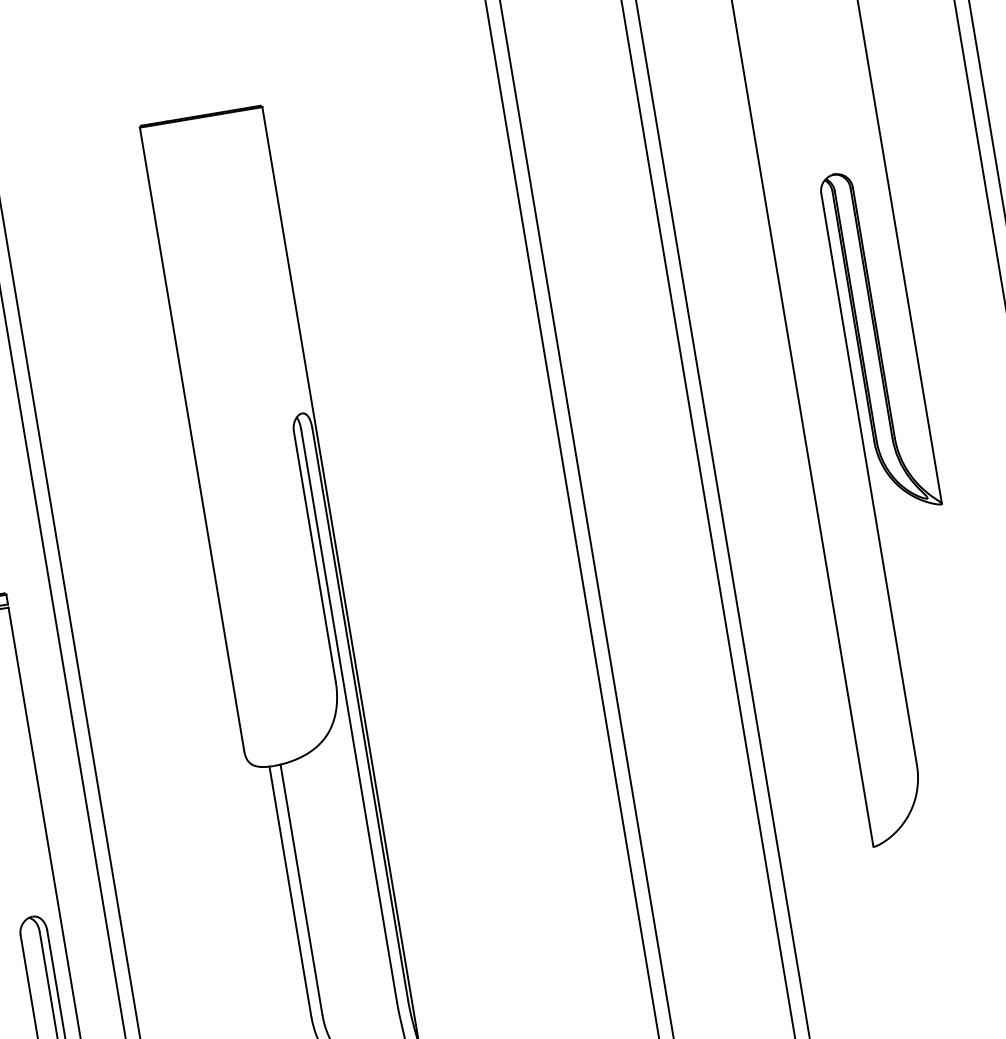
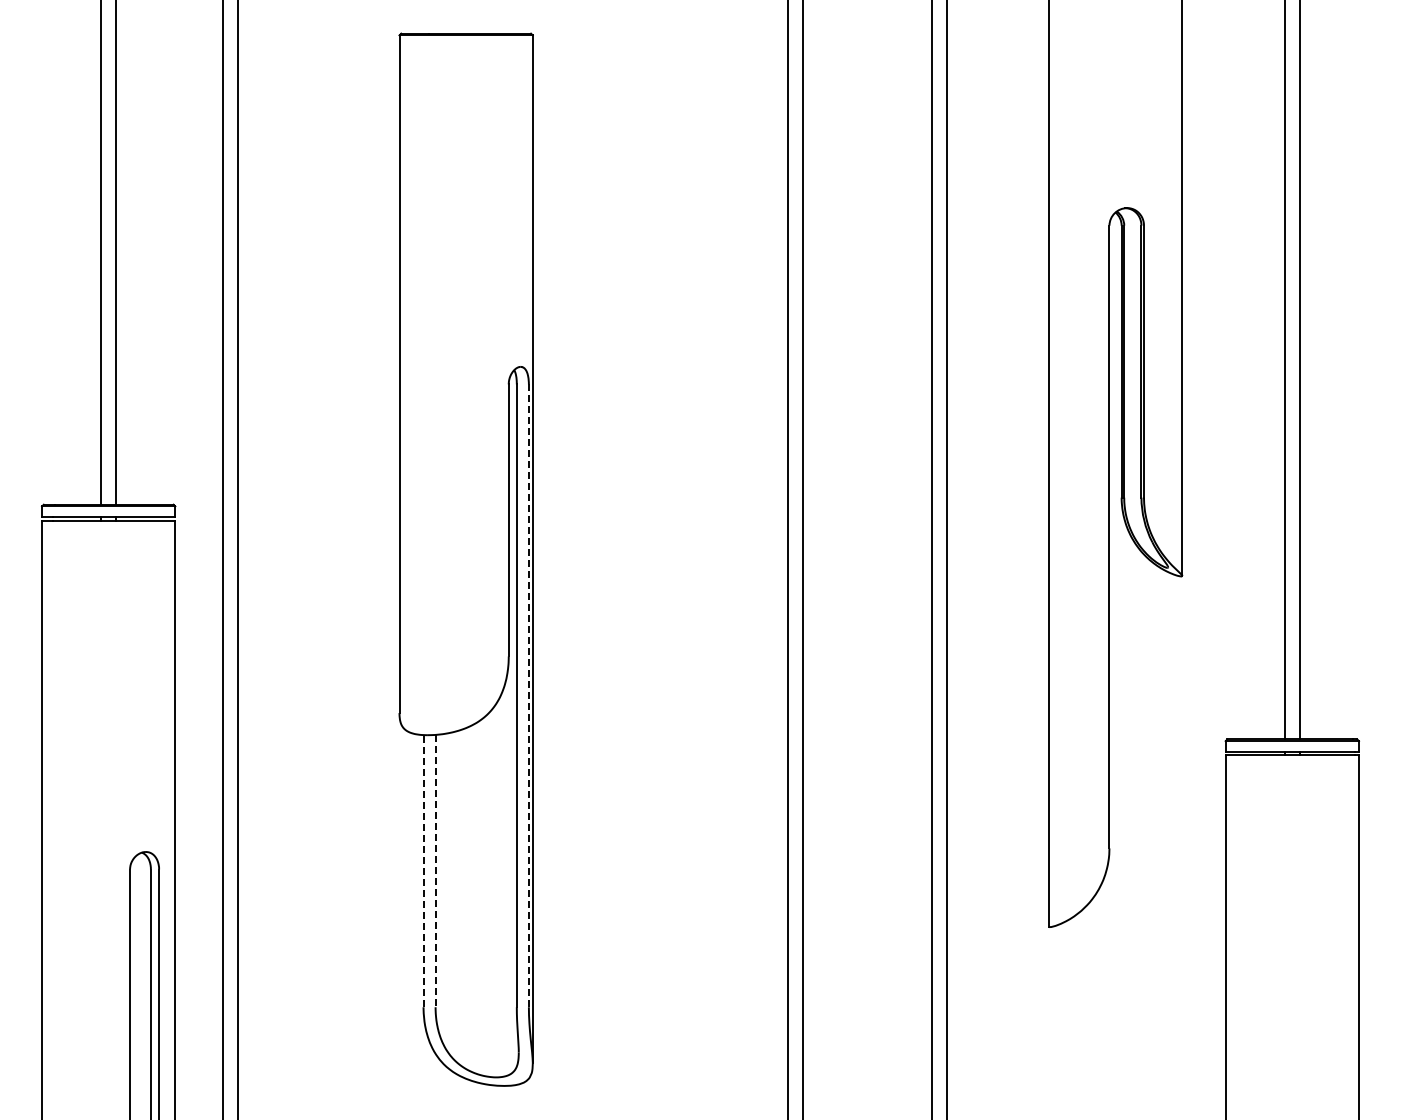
line: (360, 715) -> (528, 696), solid -> dashed
line: (301, 890) -> (435, 871), solid -> dashed
line: (290, 891) -> (423, 870), solid -> dashed

